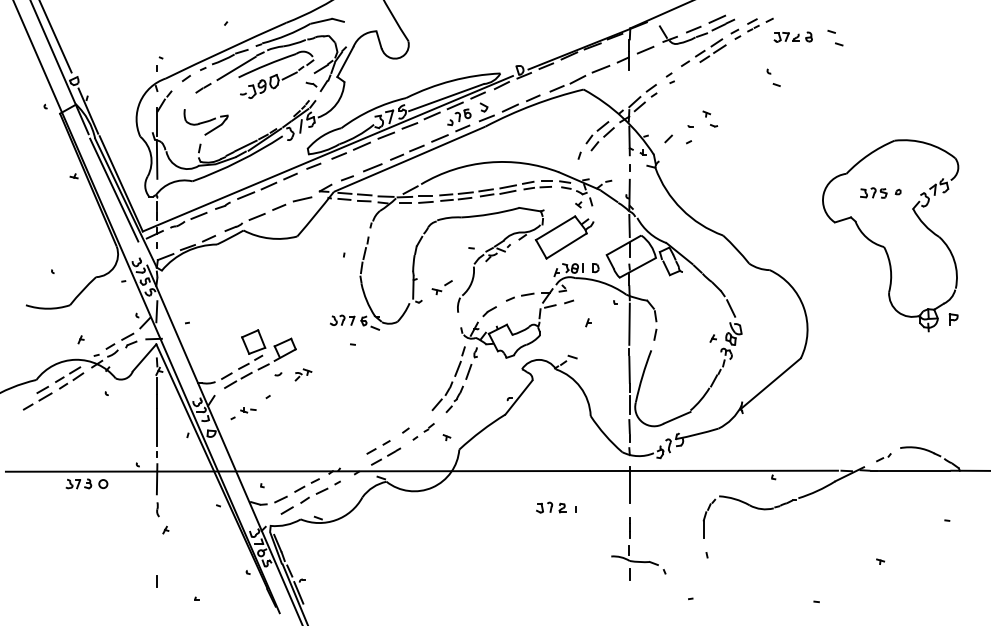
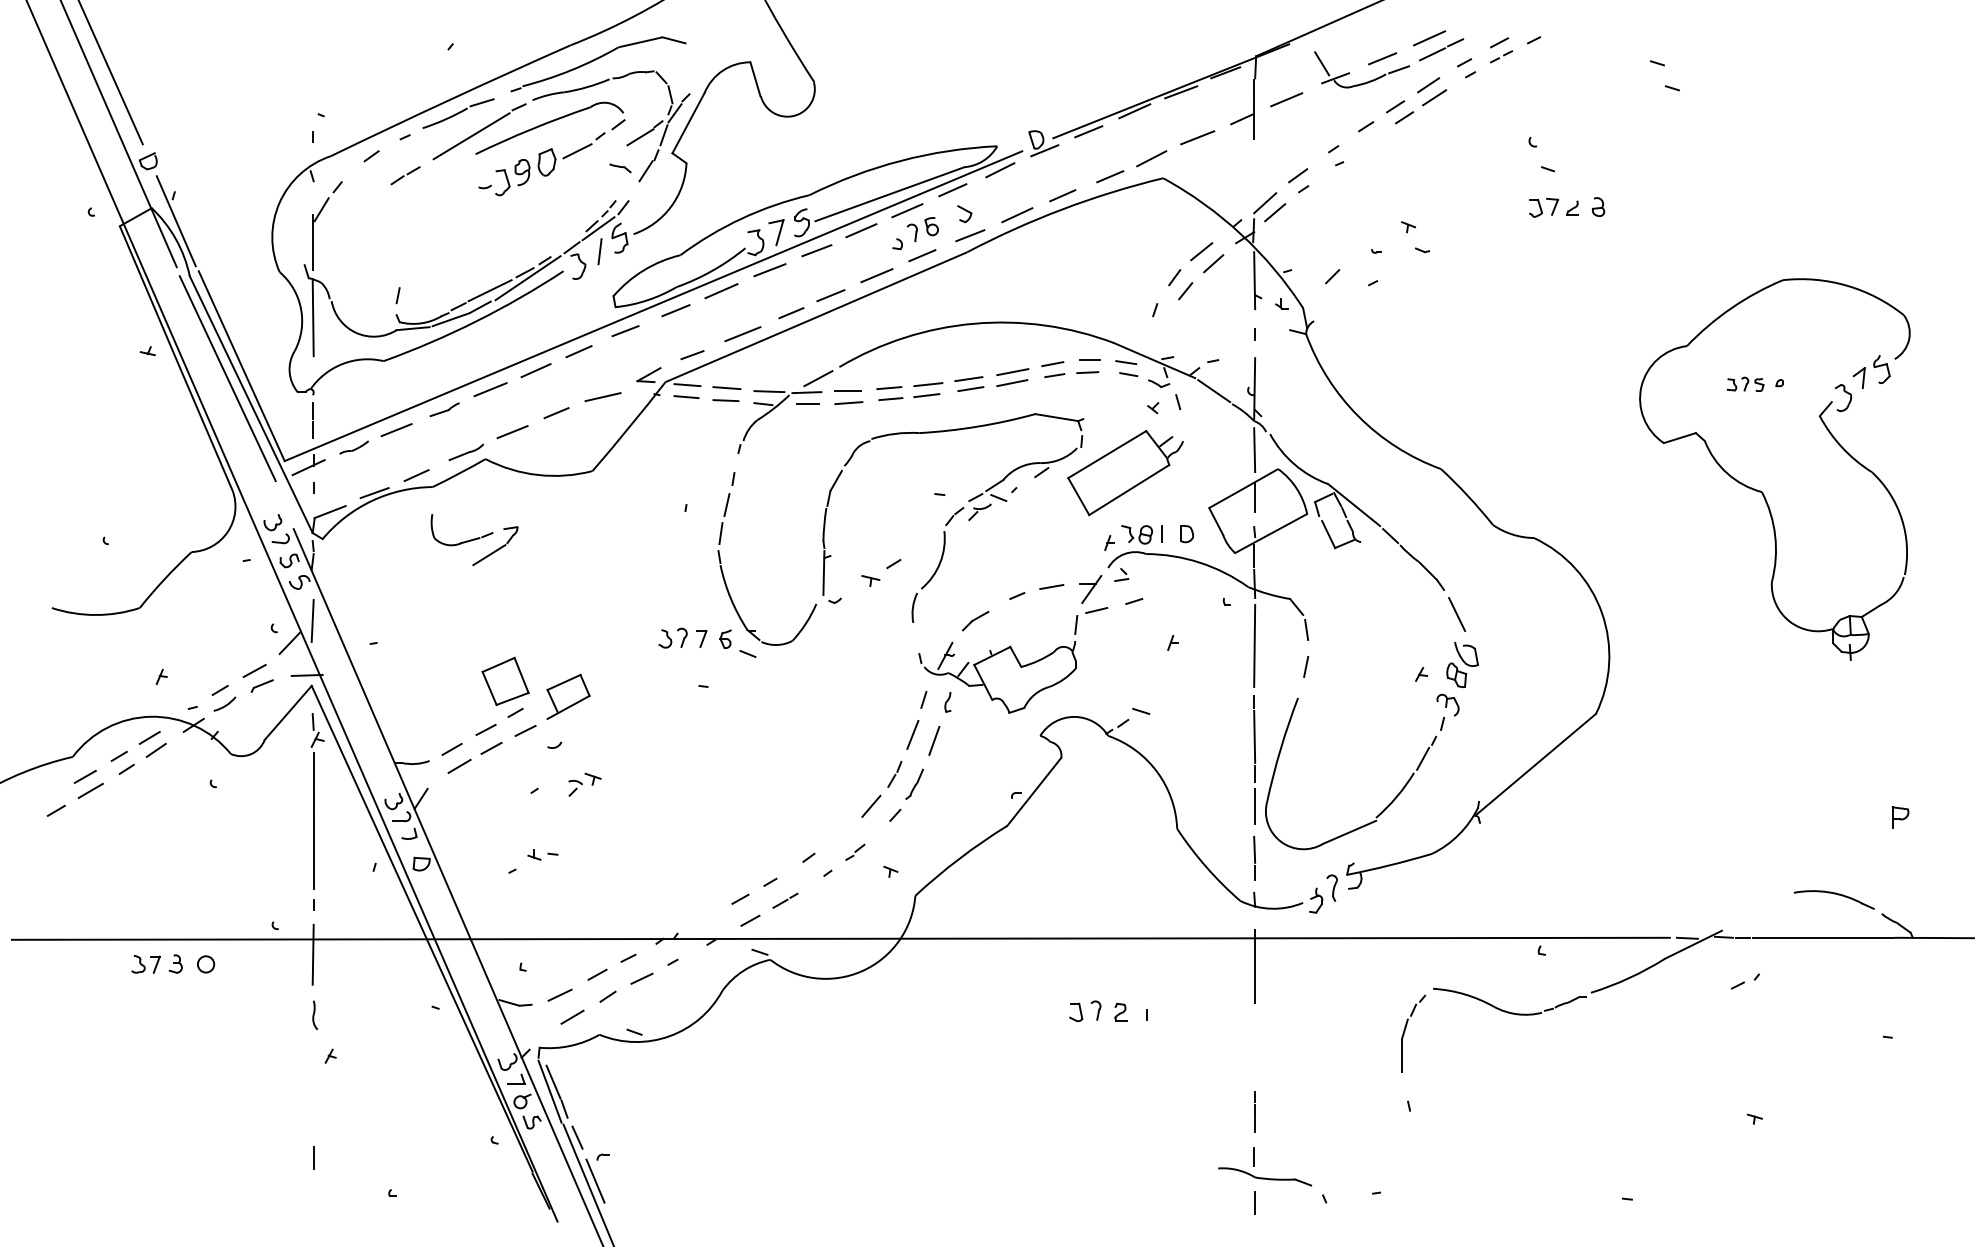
part: (792, 36) -> (1565, 206), moved
part: (205, 122) -> (473, 540), moved
part: (880, 192) -> (1754, 383), size x0.7
part: (953, 319) -> (1900, 817), moved
part: (303, 374) -> (584, 783), moved
part: (243, 413) -> (533, 861), moved
part: (883, 457) -> (1744, 981), moved
part: (629, 548) -> (1254, 1152), moved

